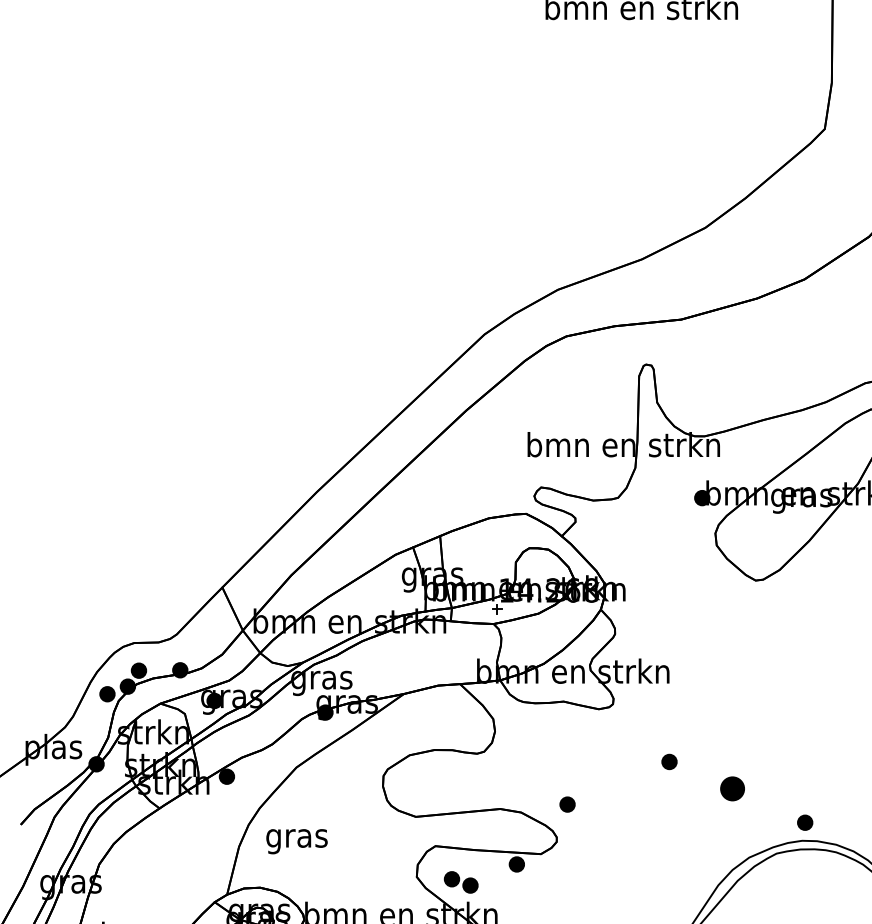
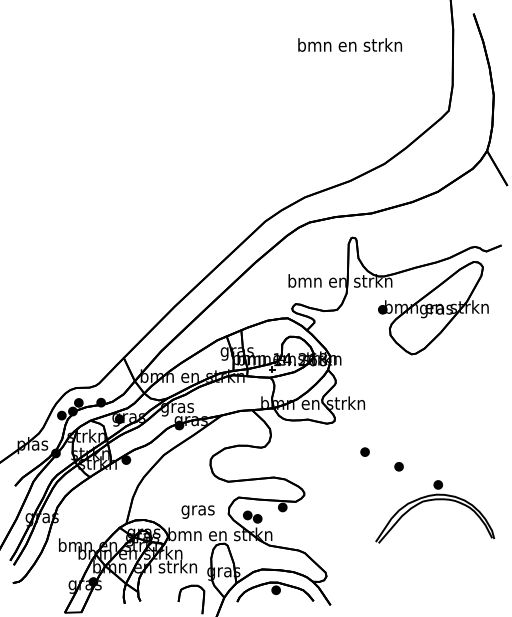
part: (731, 788) -> (398, 466), size x0.62
part: (566, 803) -> (309, 474), removed
text: (295, 840) -> (197, 511), moved

